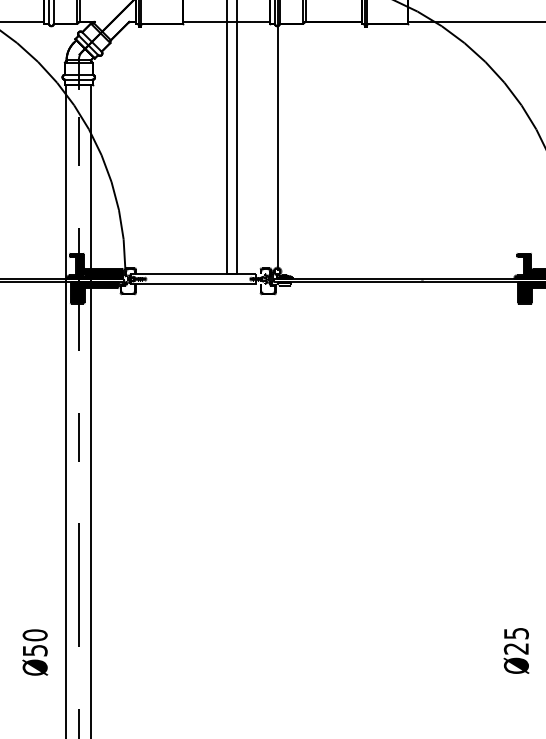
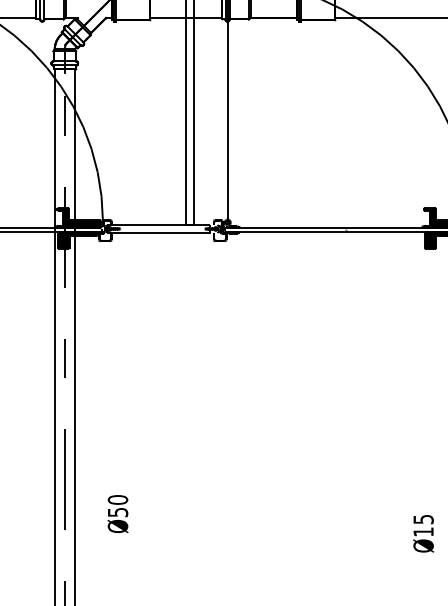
text: (516, 648) -> (423, 531), Ø25 -> Ø15
text: (34, 651) -> (117, 513), moved

